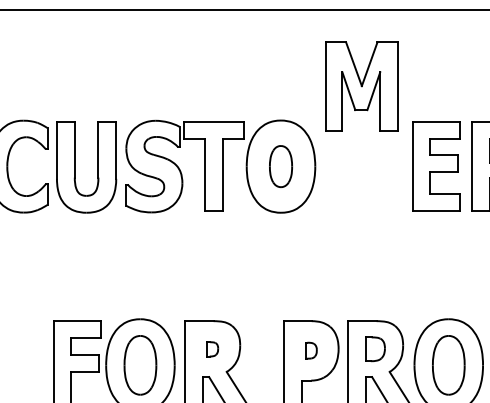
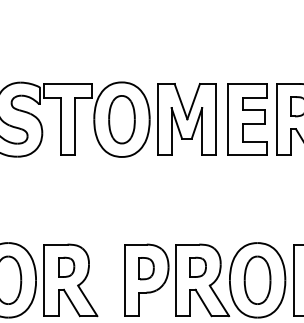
part: (361, 86) -> (187, 119), moved
part: (280, 166) -> (121, 119), size x1.43
part: (212, 349) -> (66, 267), size x1.67
part: (311, 350) -> (146, 268), size x1.67

